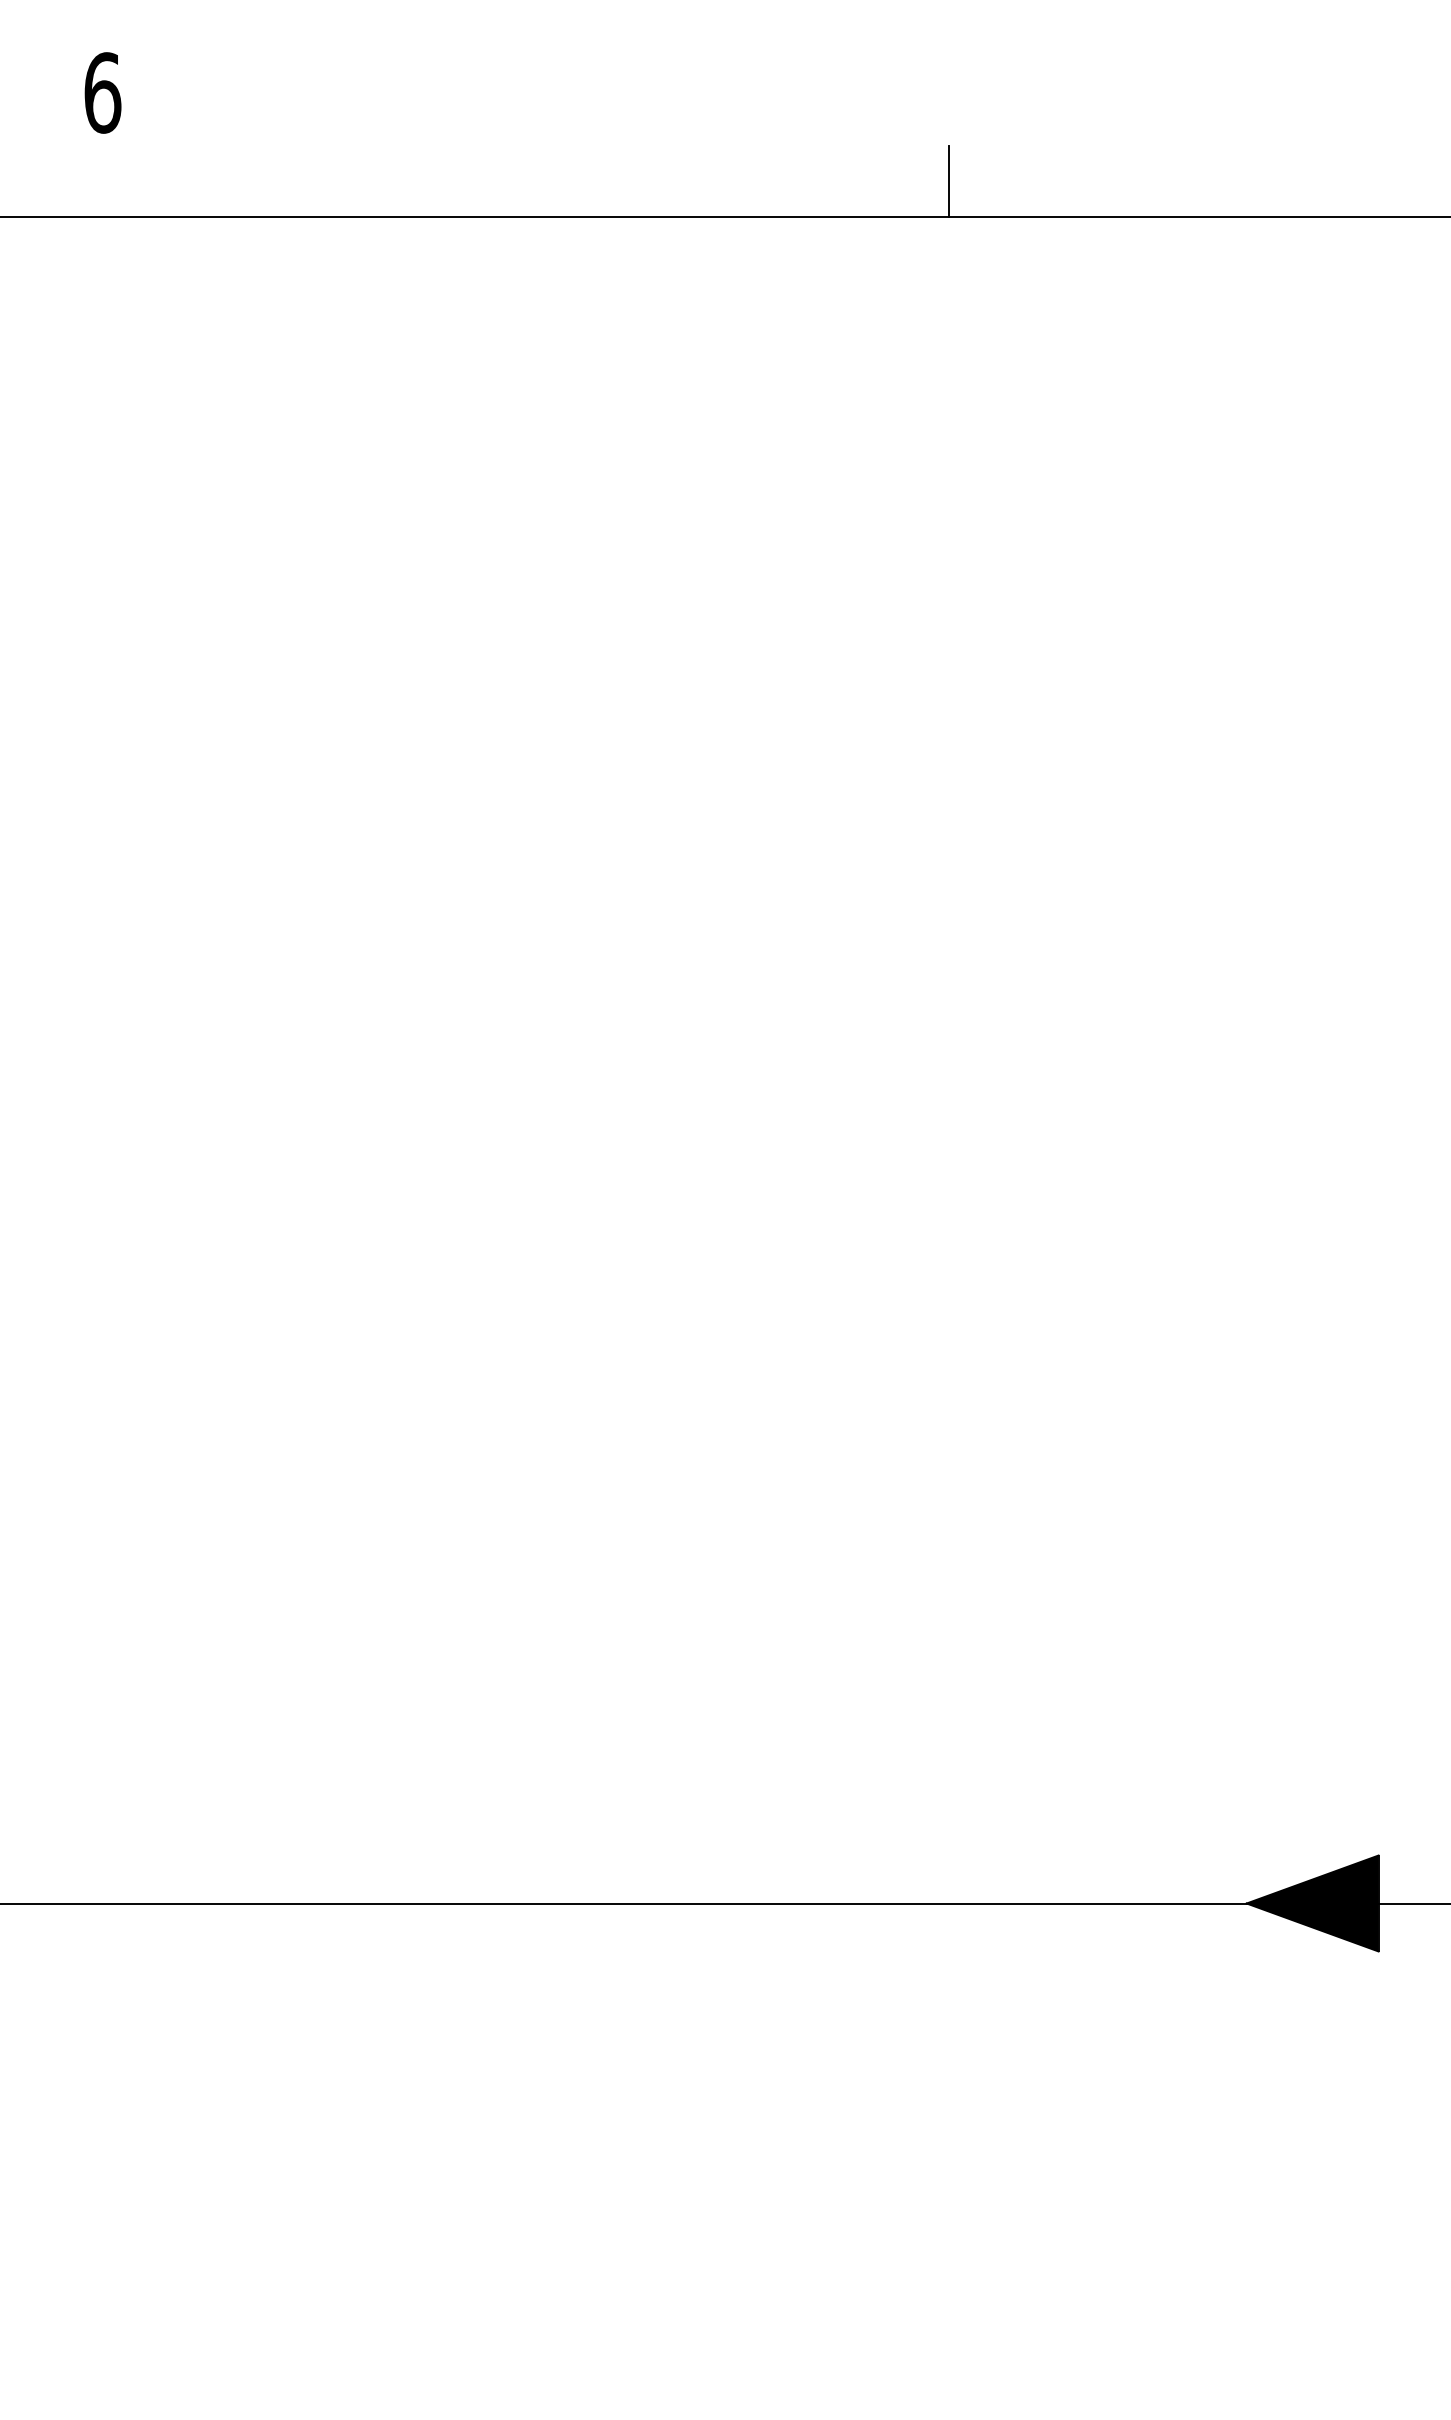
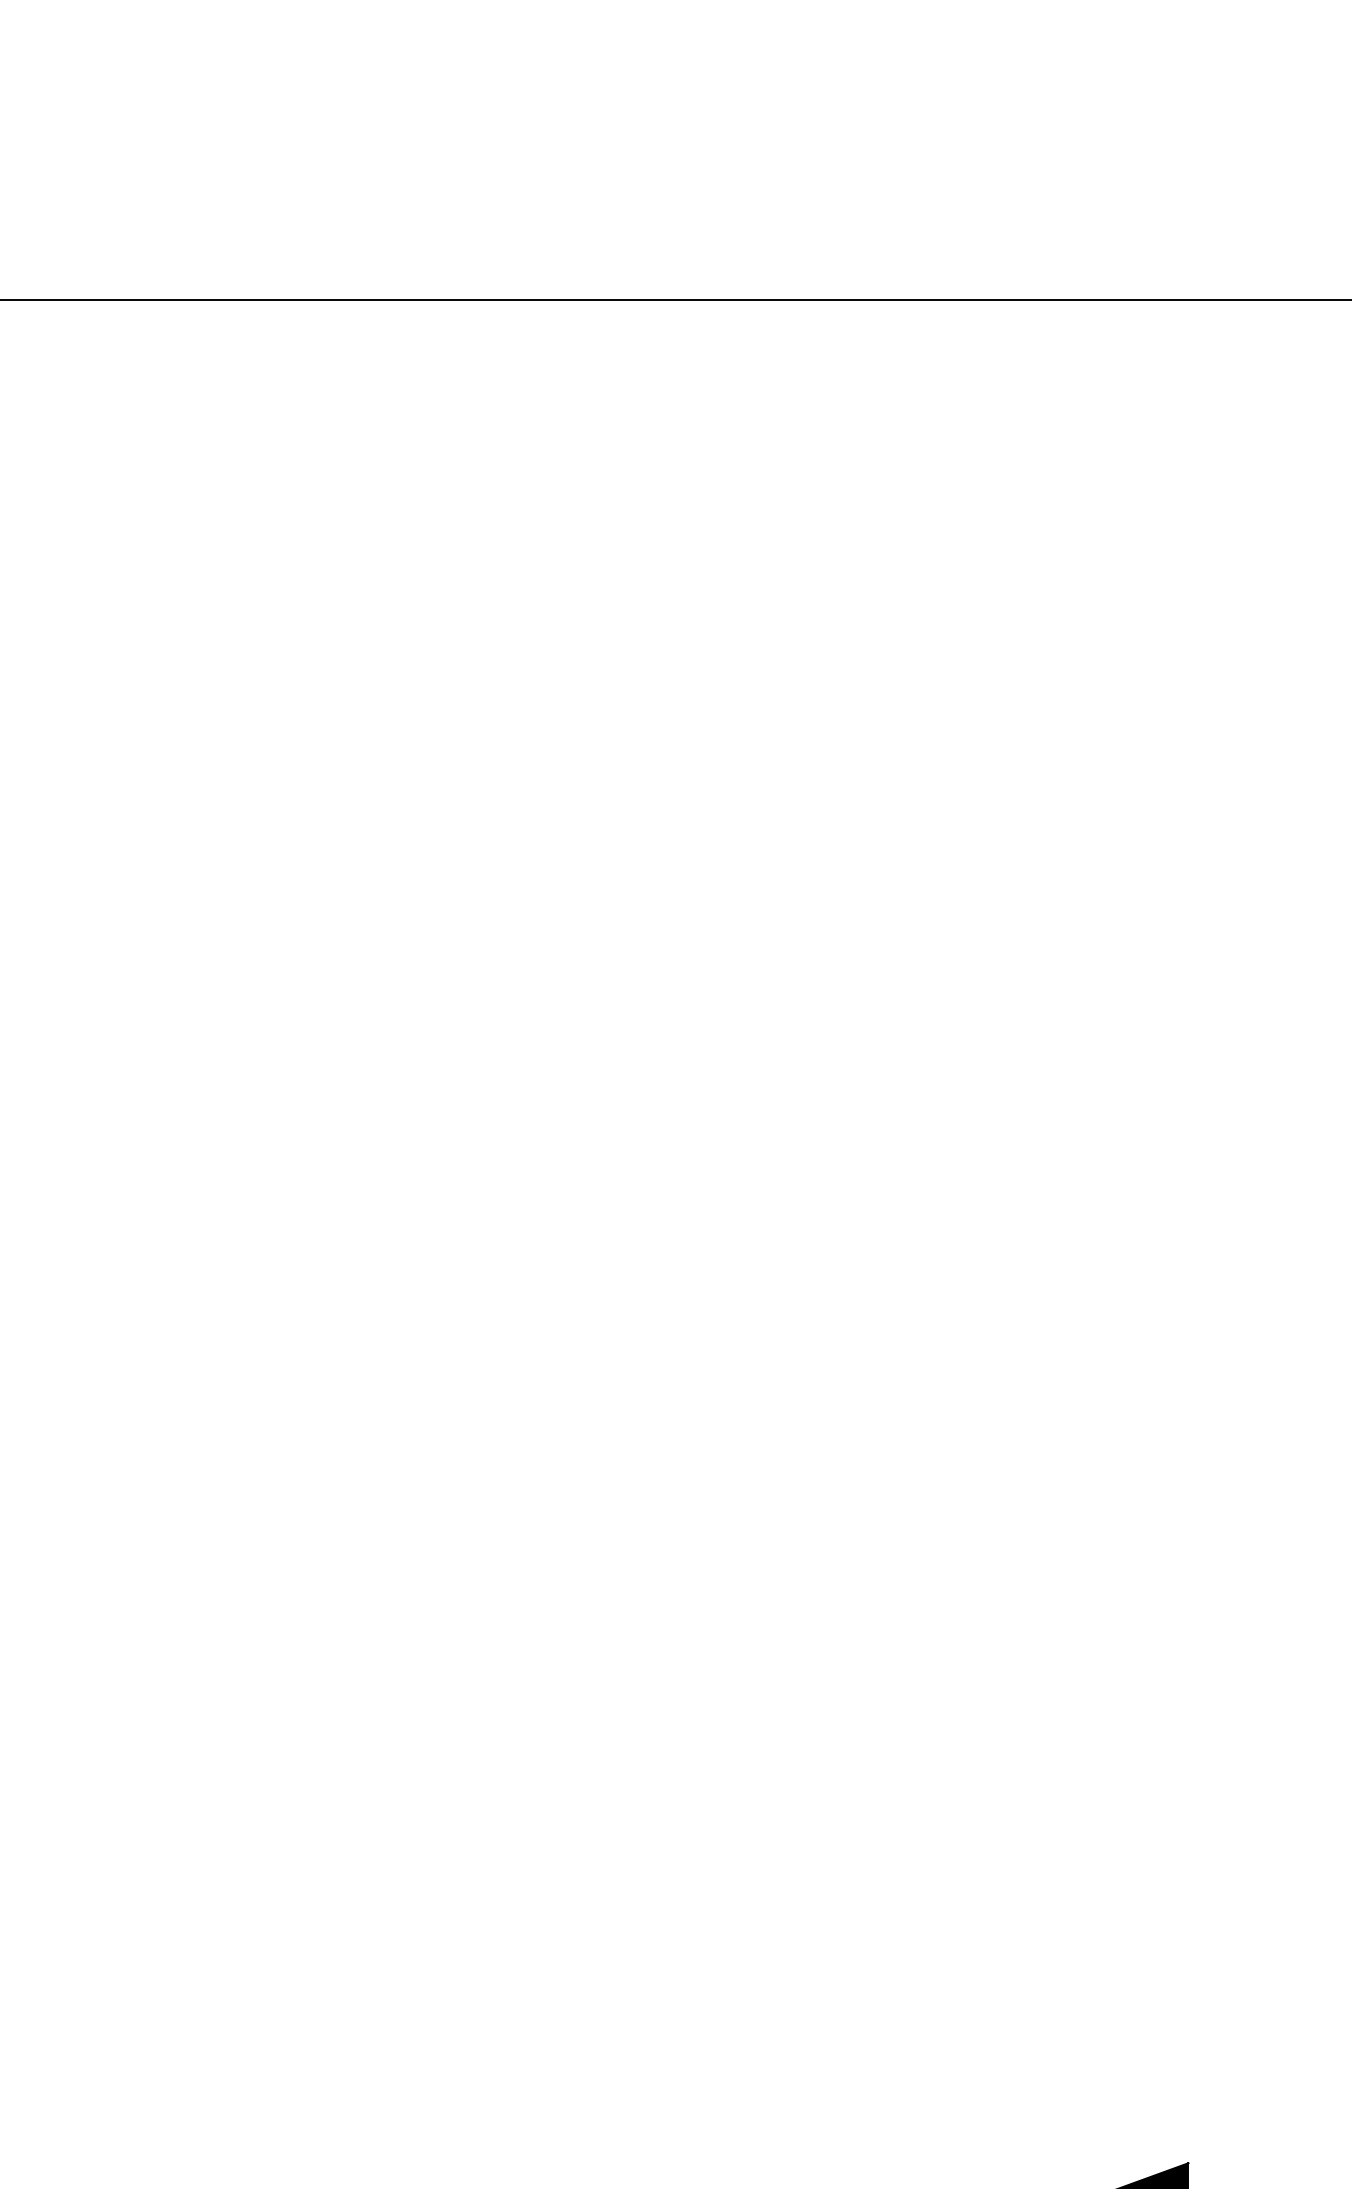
line: (949, 181) -> (700, 259), removed

